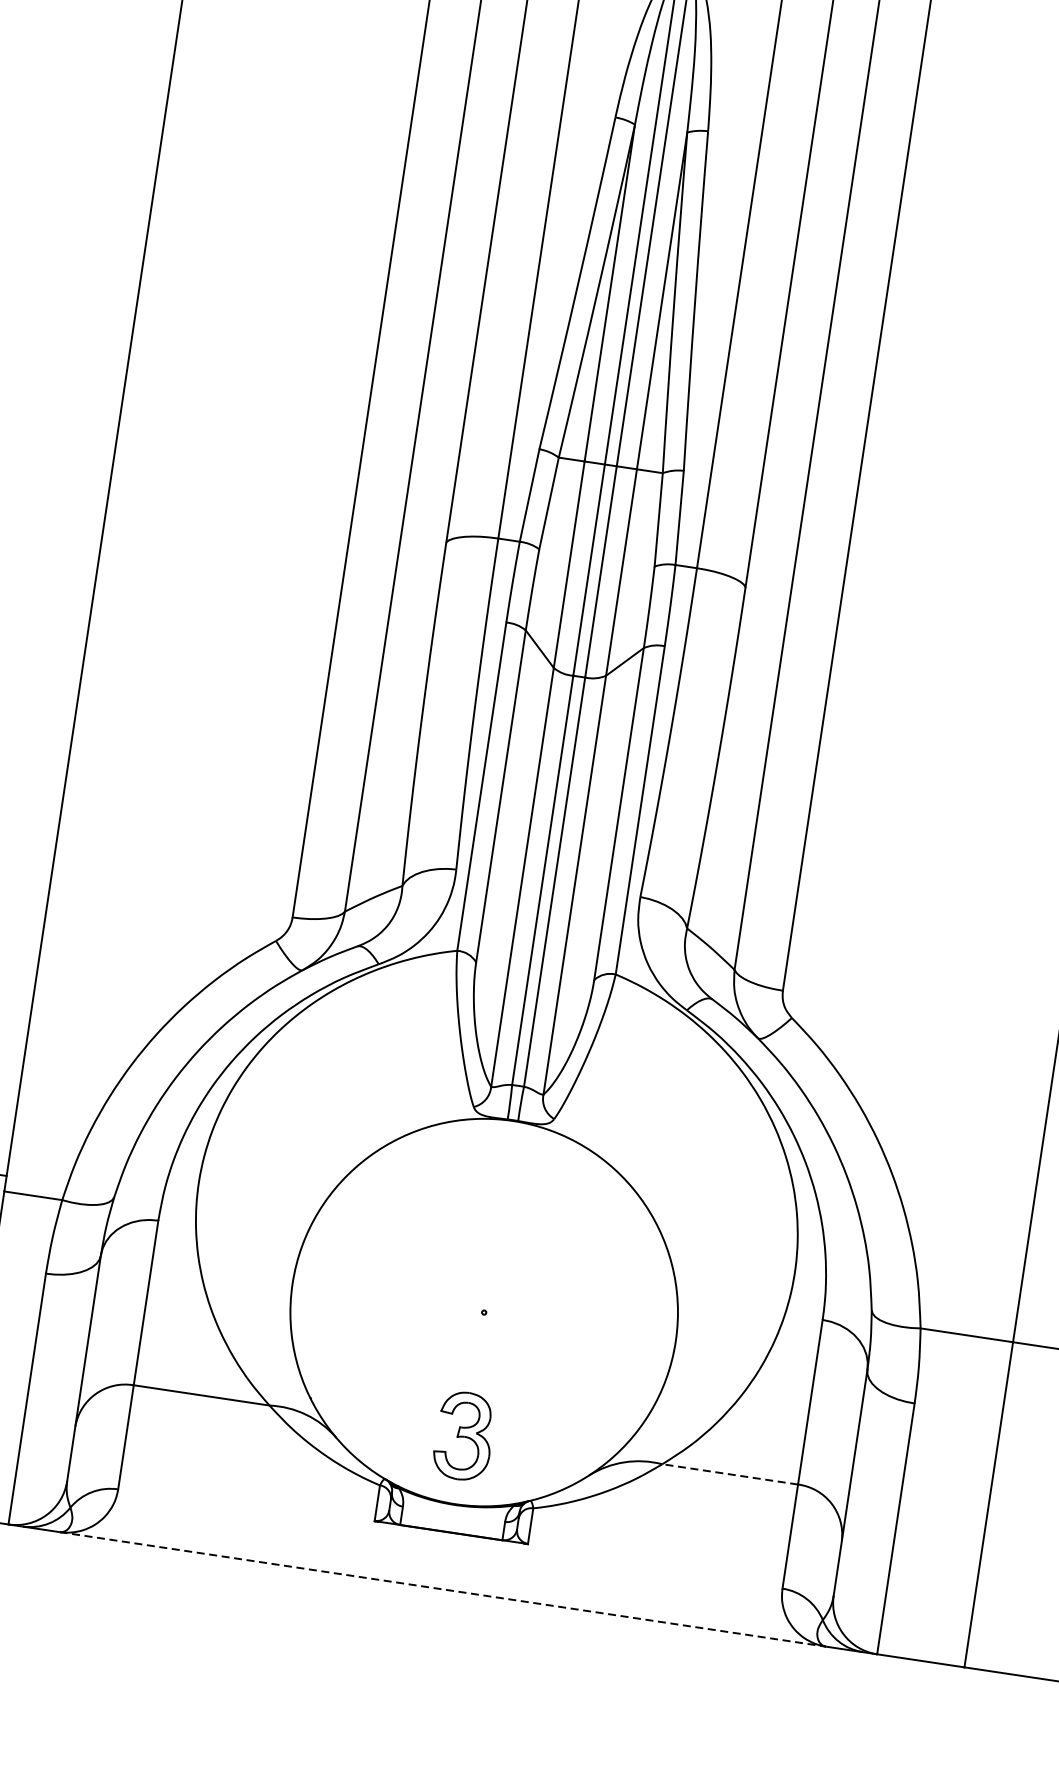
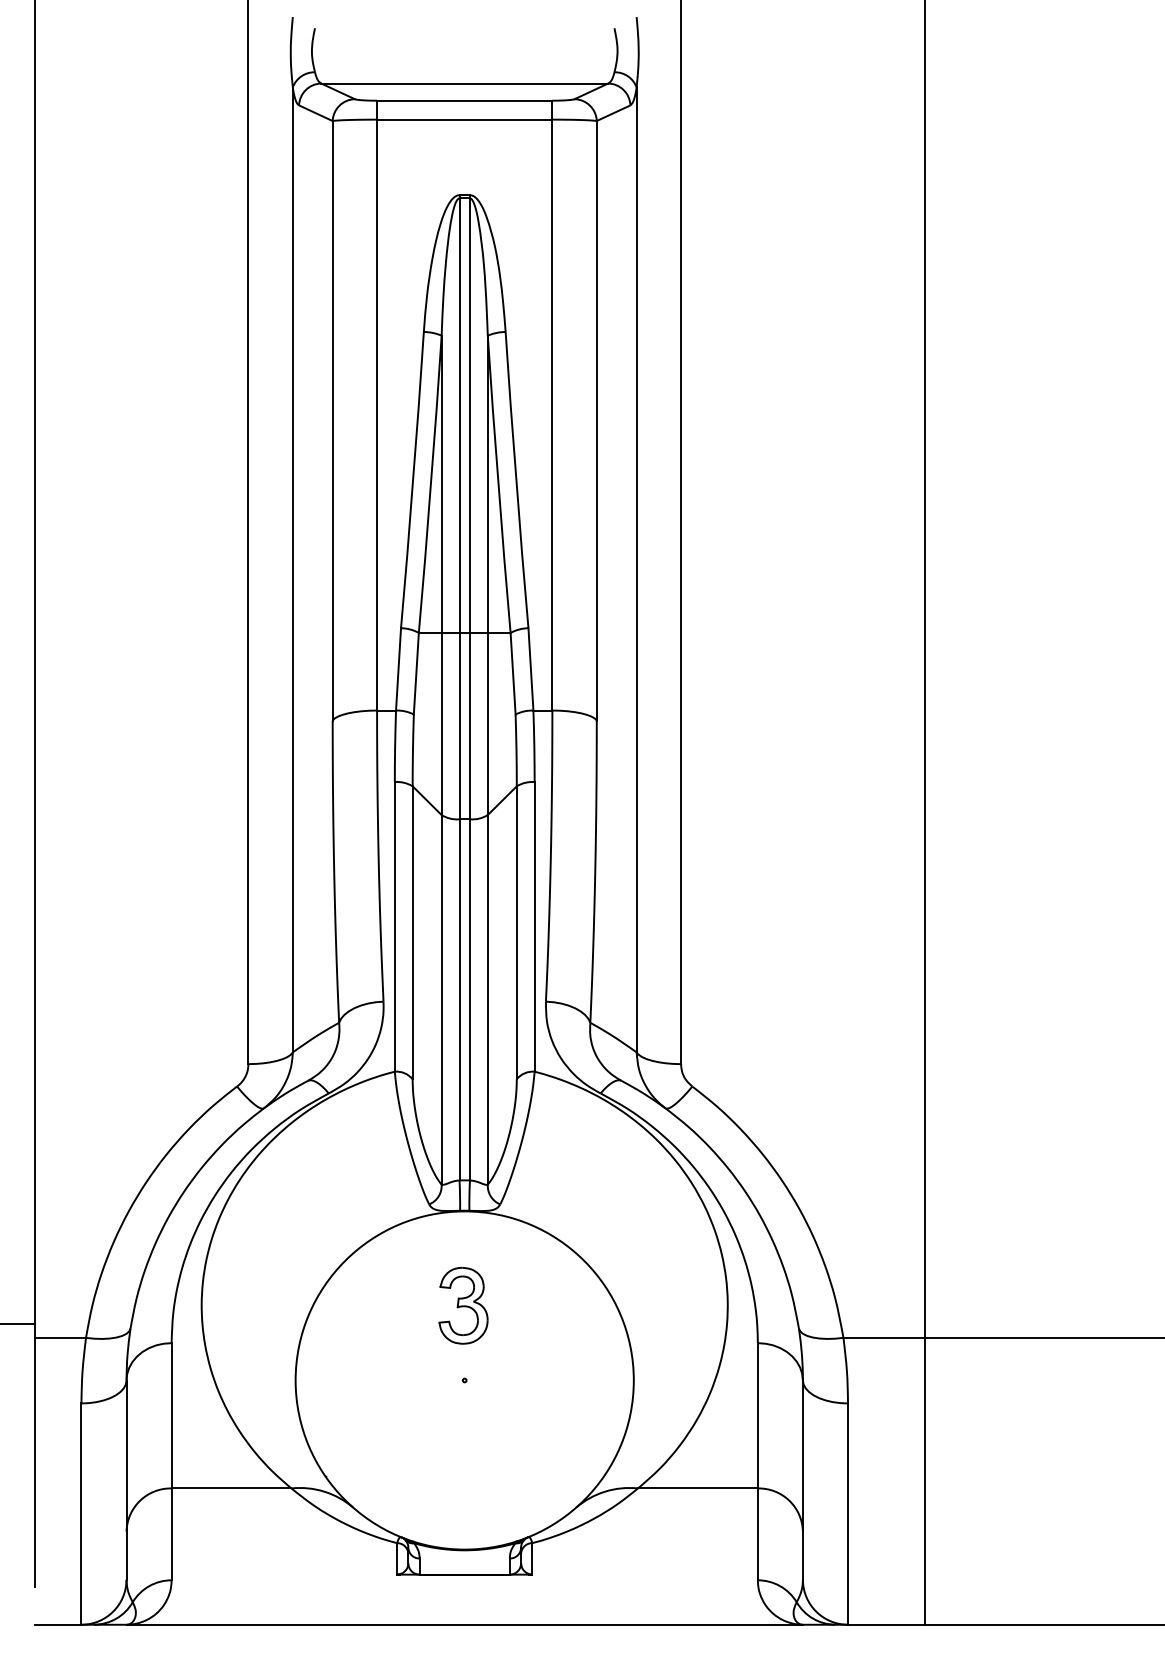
part: (464, 1435) -> (463, 1305), moved
line: (729, 1474) -> (697, 1488), dashed -> solid
line: (443, 1589) -> (465, 1624), dashed -> solid

